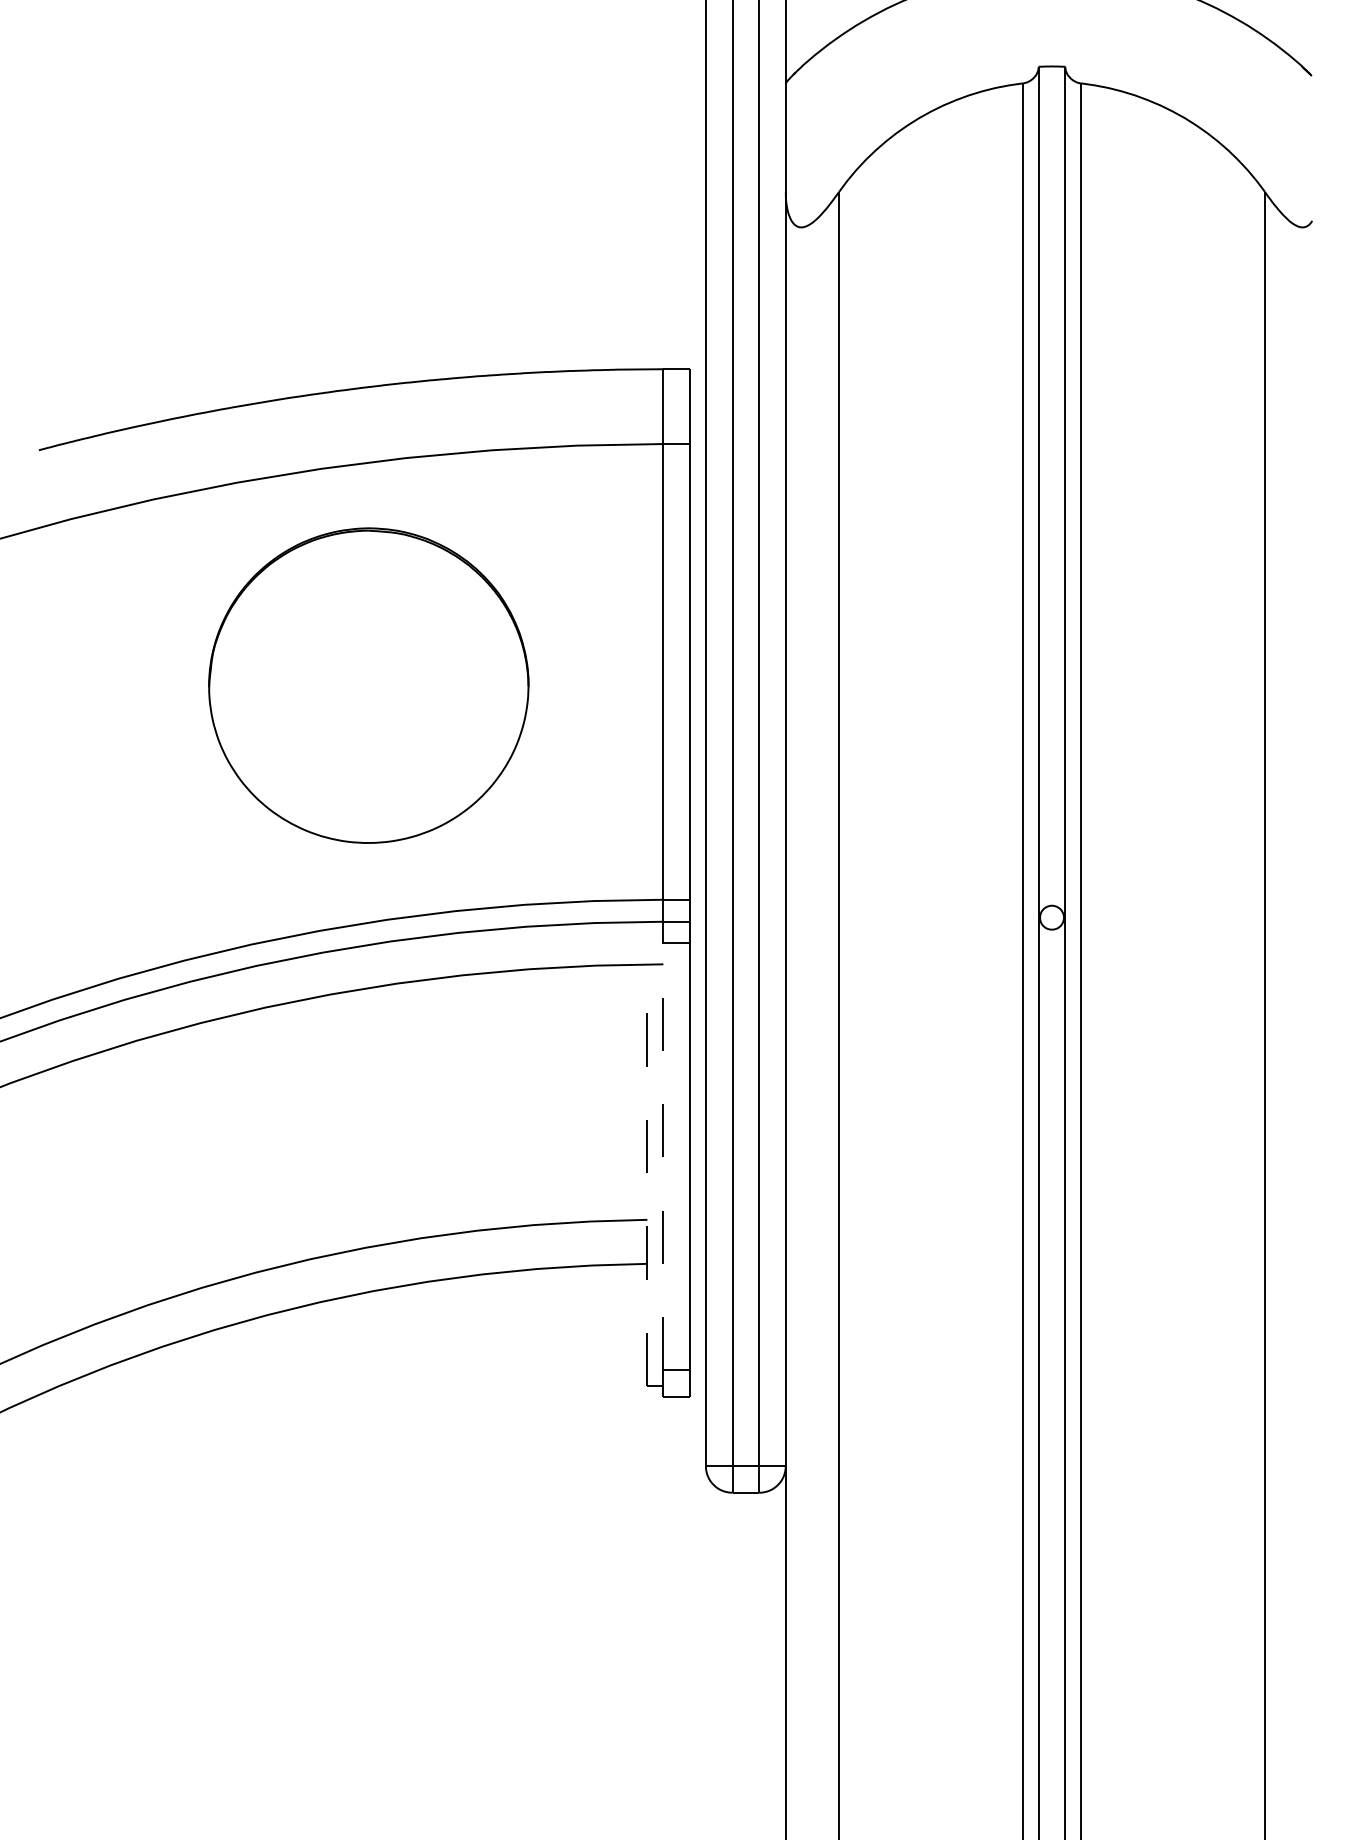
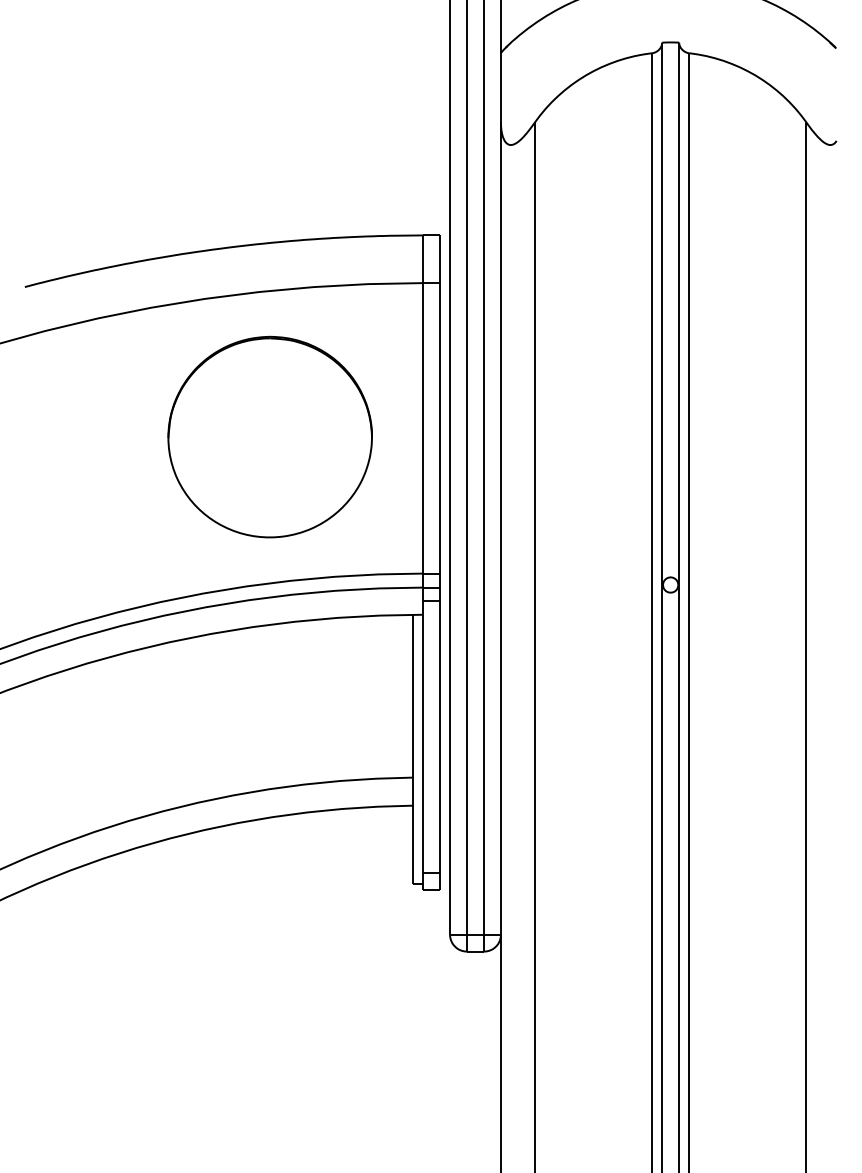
part: (367, 684) -> (269, 436), moved
line: (662, 1155) -> (422, 736), dashed -> solid
line: (646, 1175) -> (412, 749), dashed -> solid

